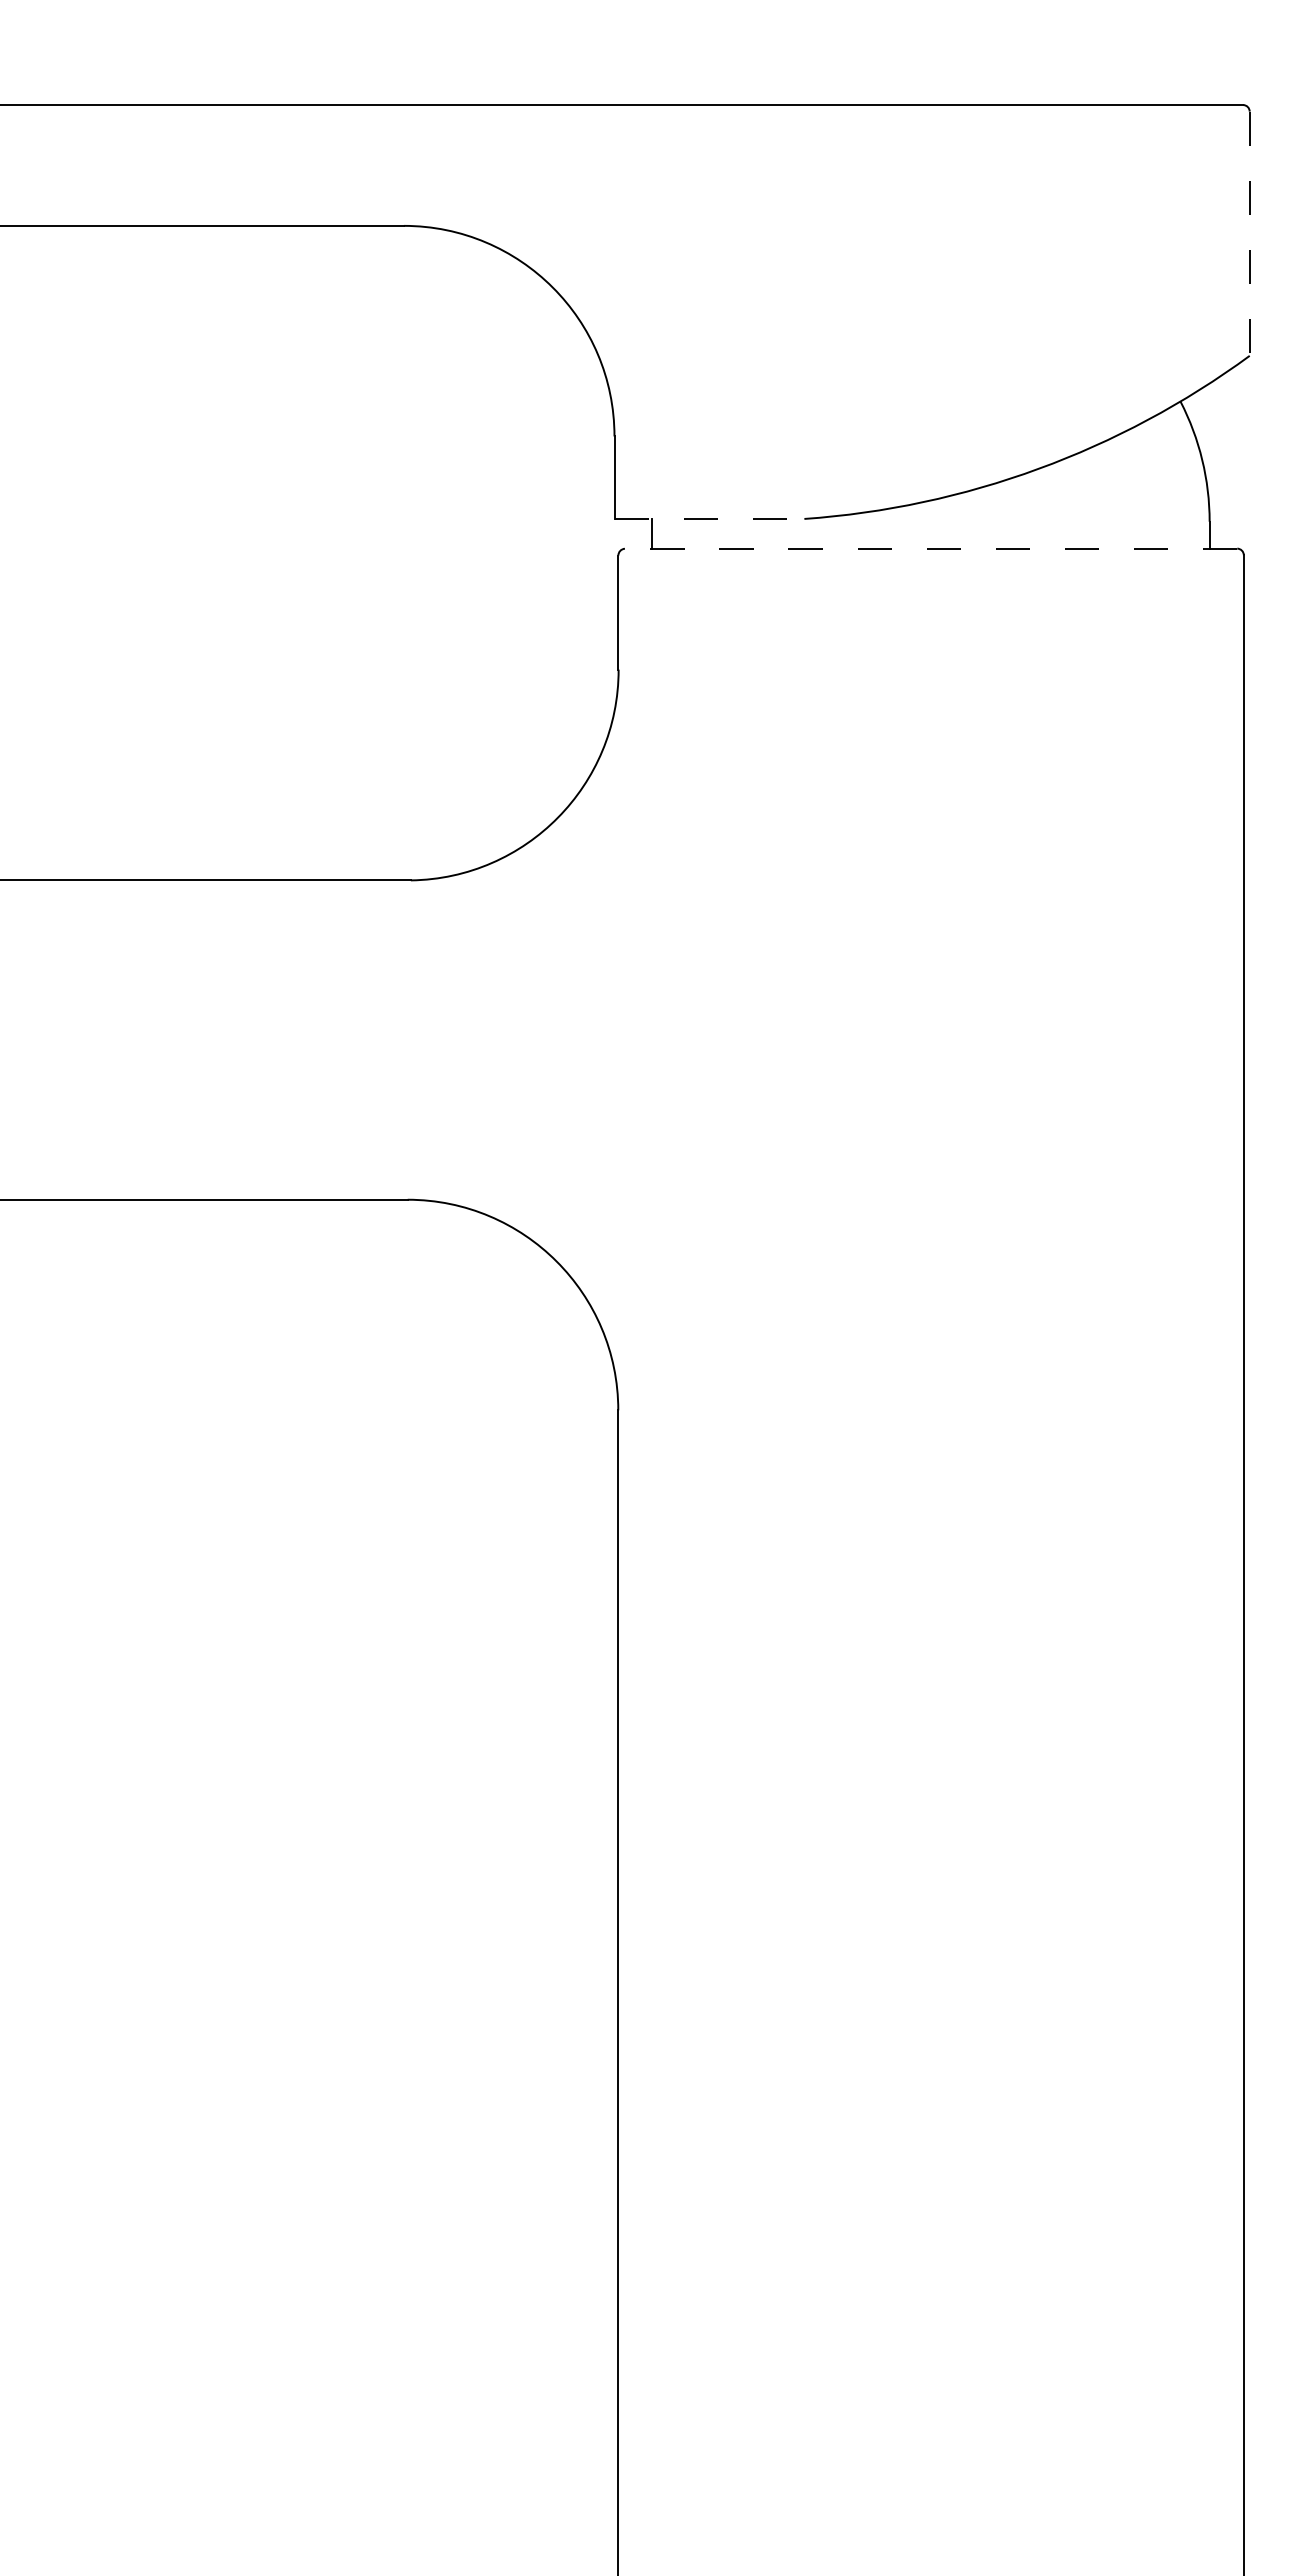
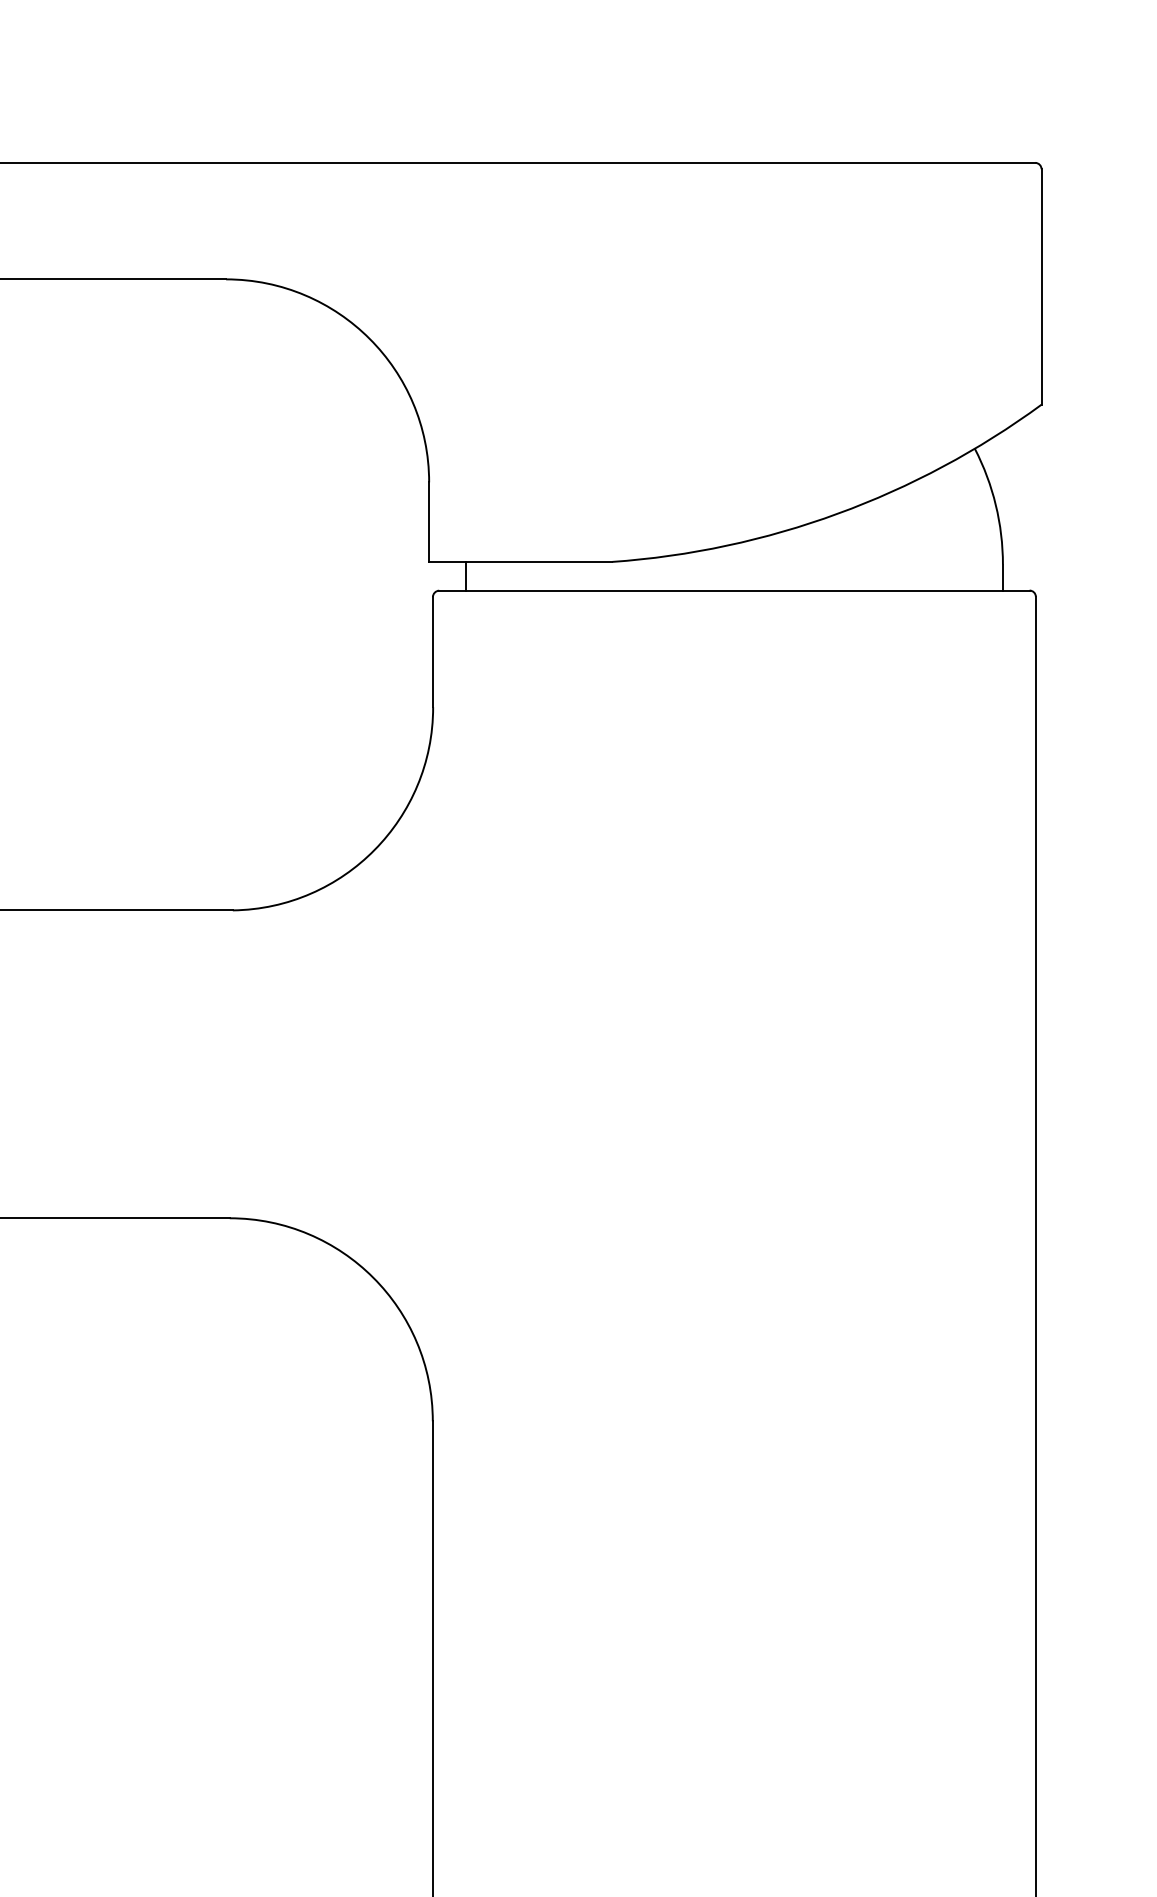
line: (1249, 234) -> (1041, 287), dashed -> solid
line: (709, 518) -> (520, 561), dashed -> solid
line: (930, 548) -> (733, 590), dashed -> solid

